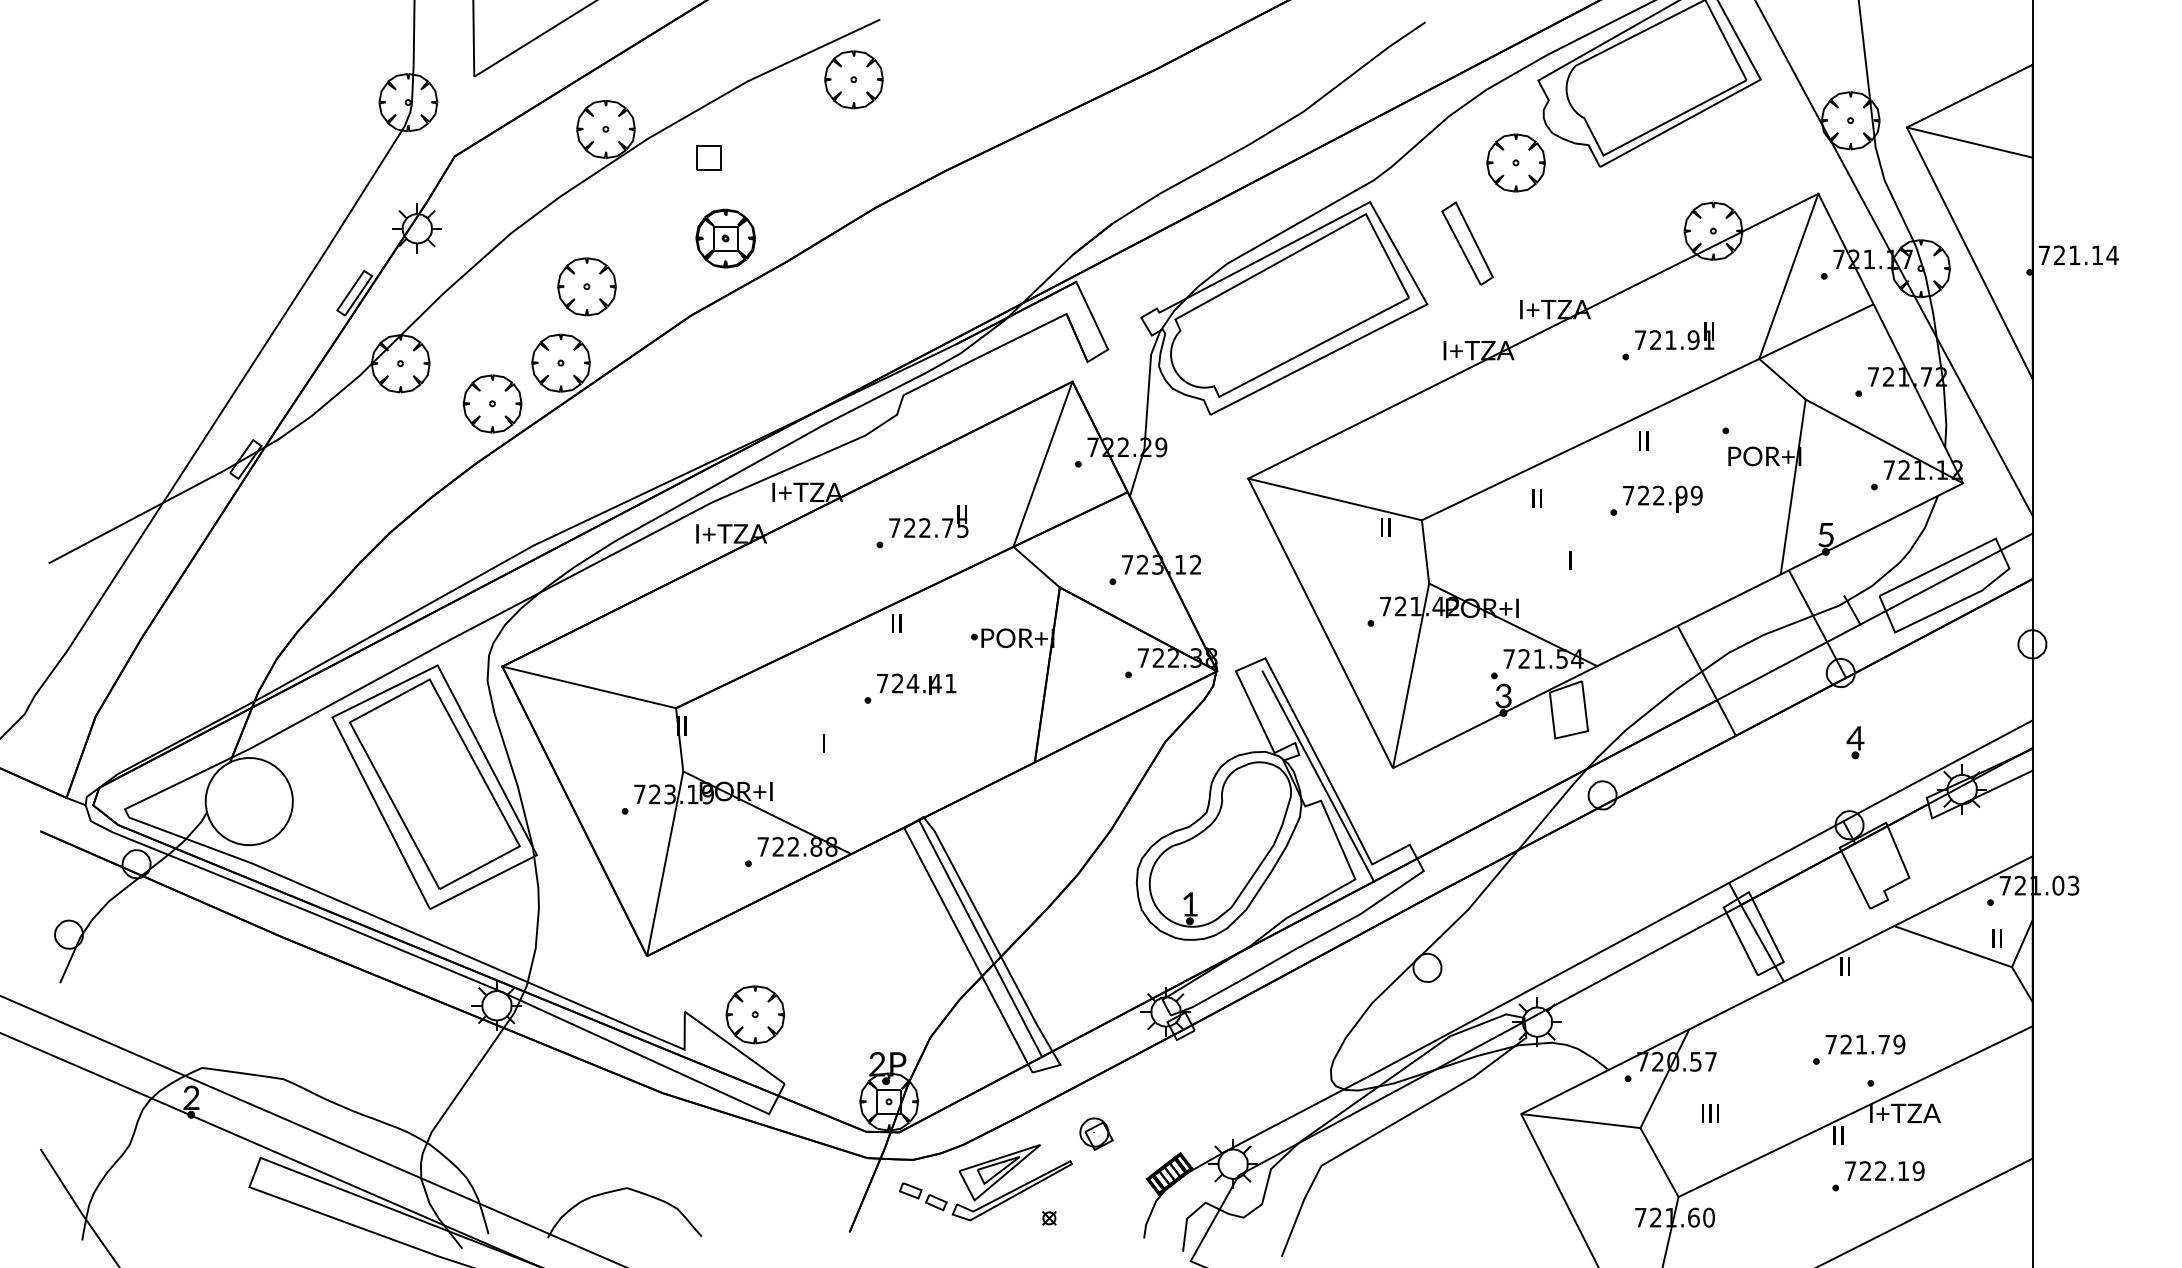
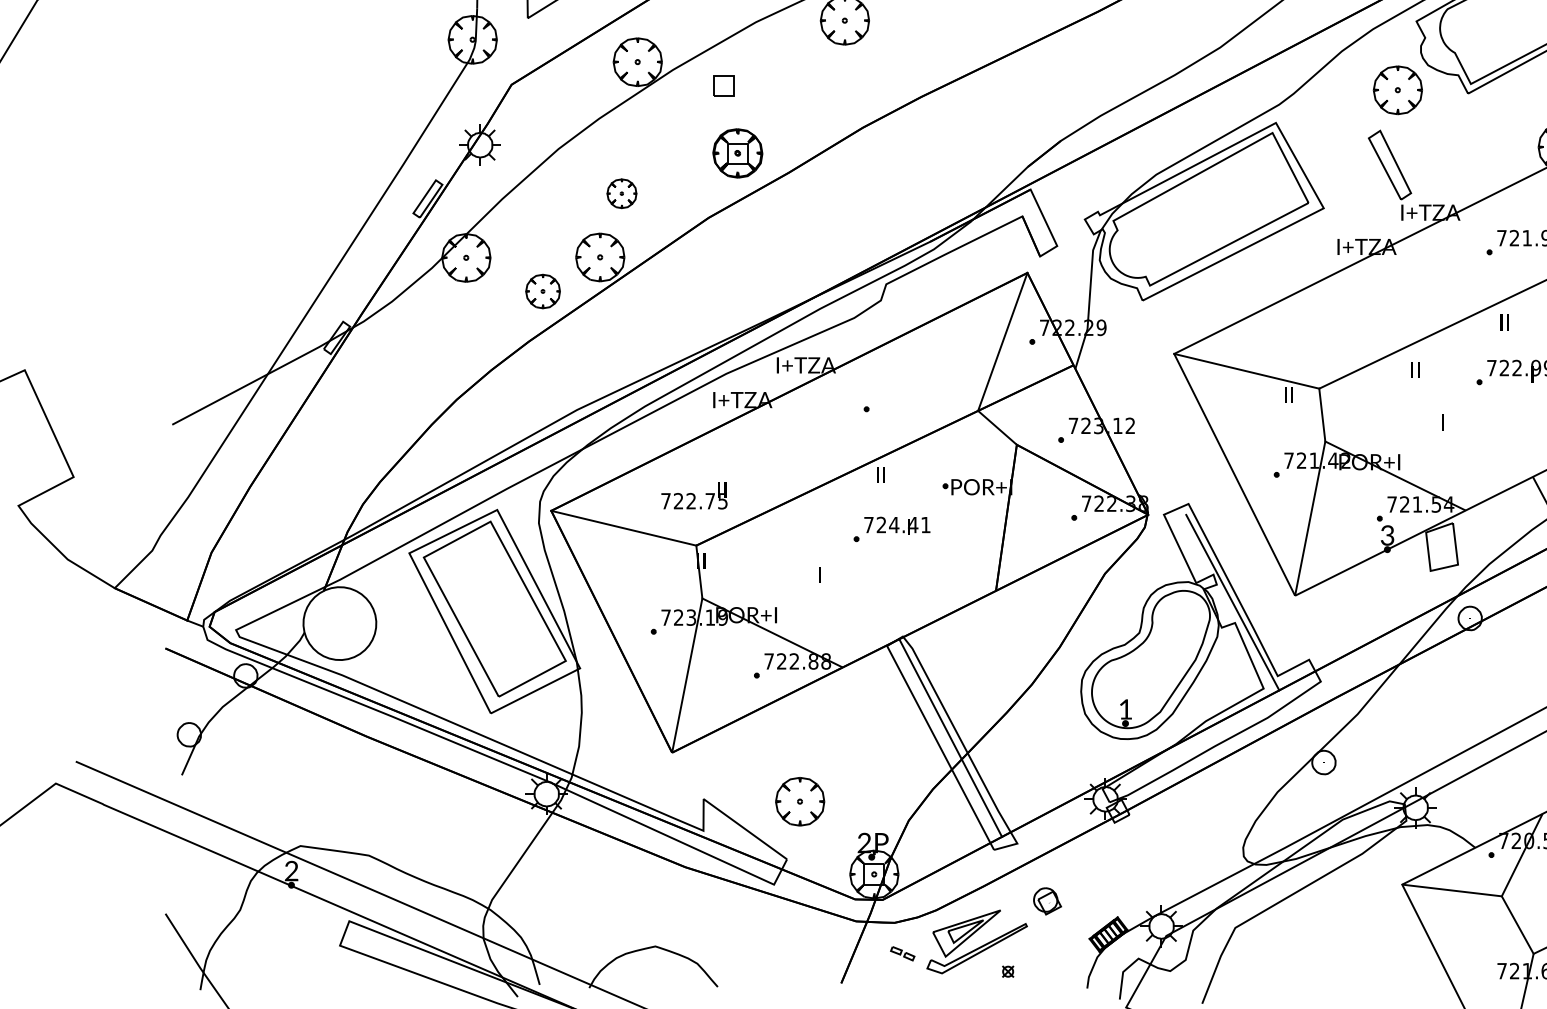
part: (1467, 243) -> (1389, 165), moved
part: (586, 286) -> (621, 193), size x0.6
part: (492, 403) -> (543, 291), size x0.7
text: (928, 521) -> (694, 495), moved
part: (755, 1014) -> (800, 801), moved
part: (922, 1196) -> (902, 953), size x0.6

